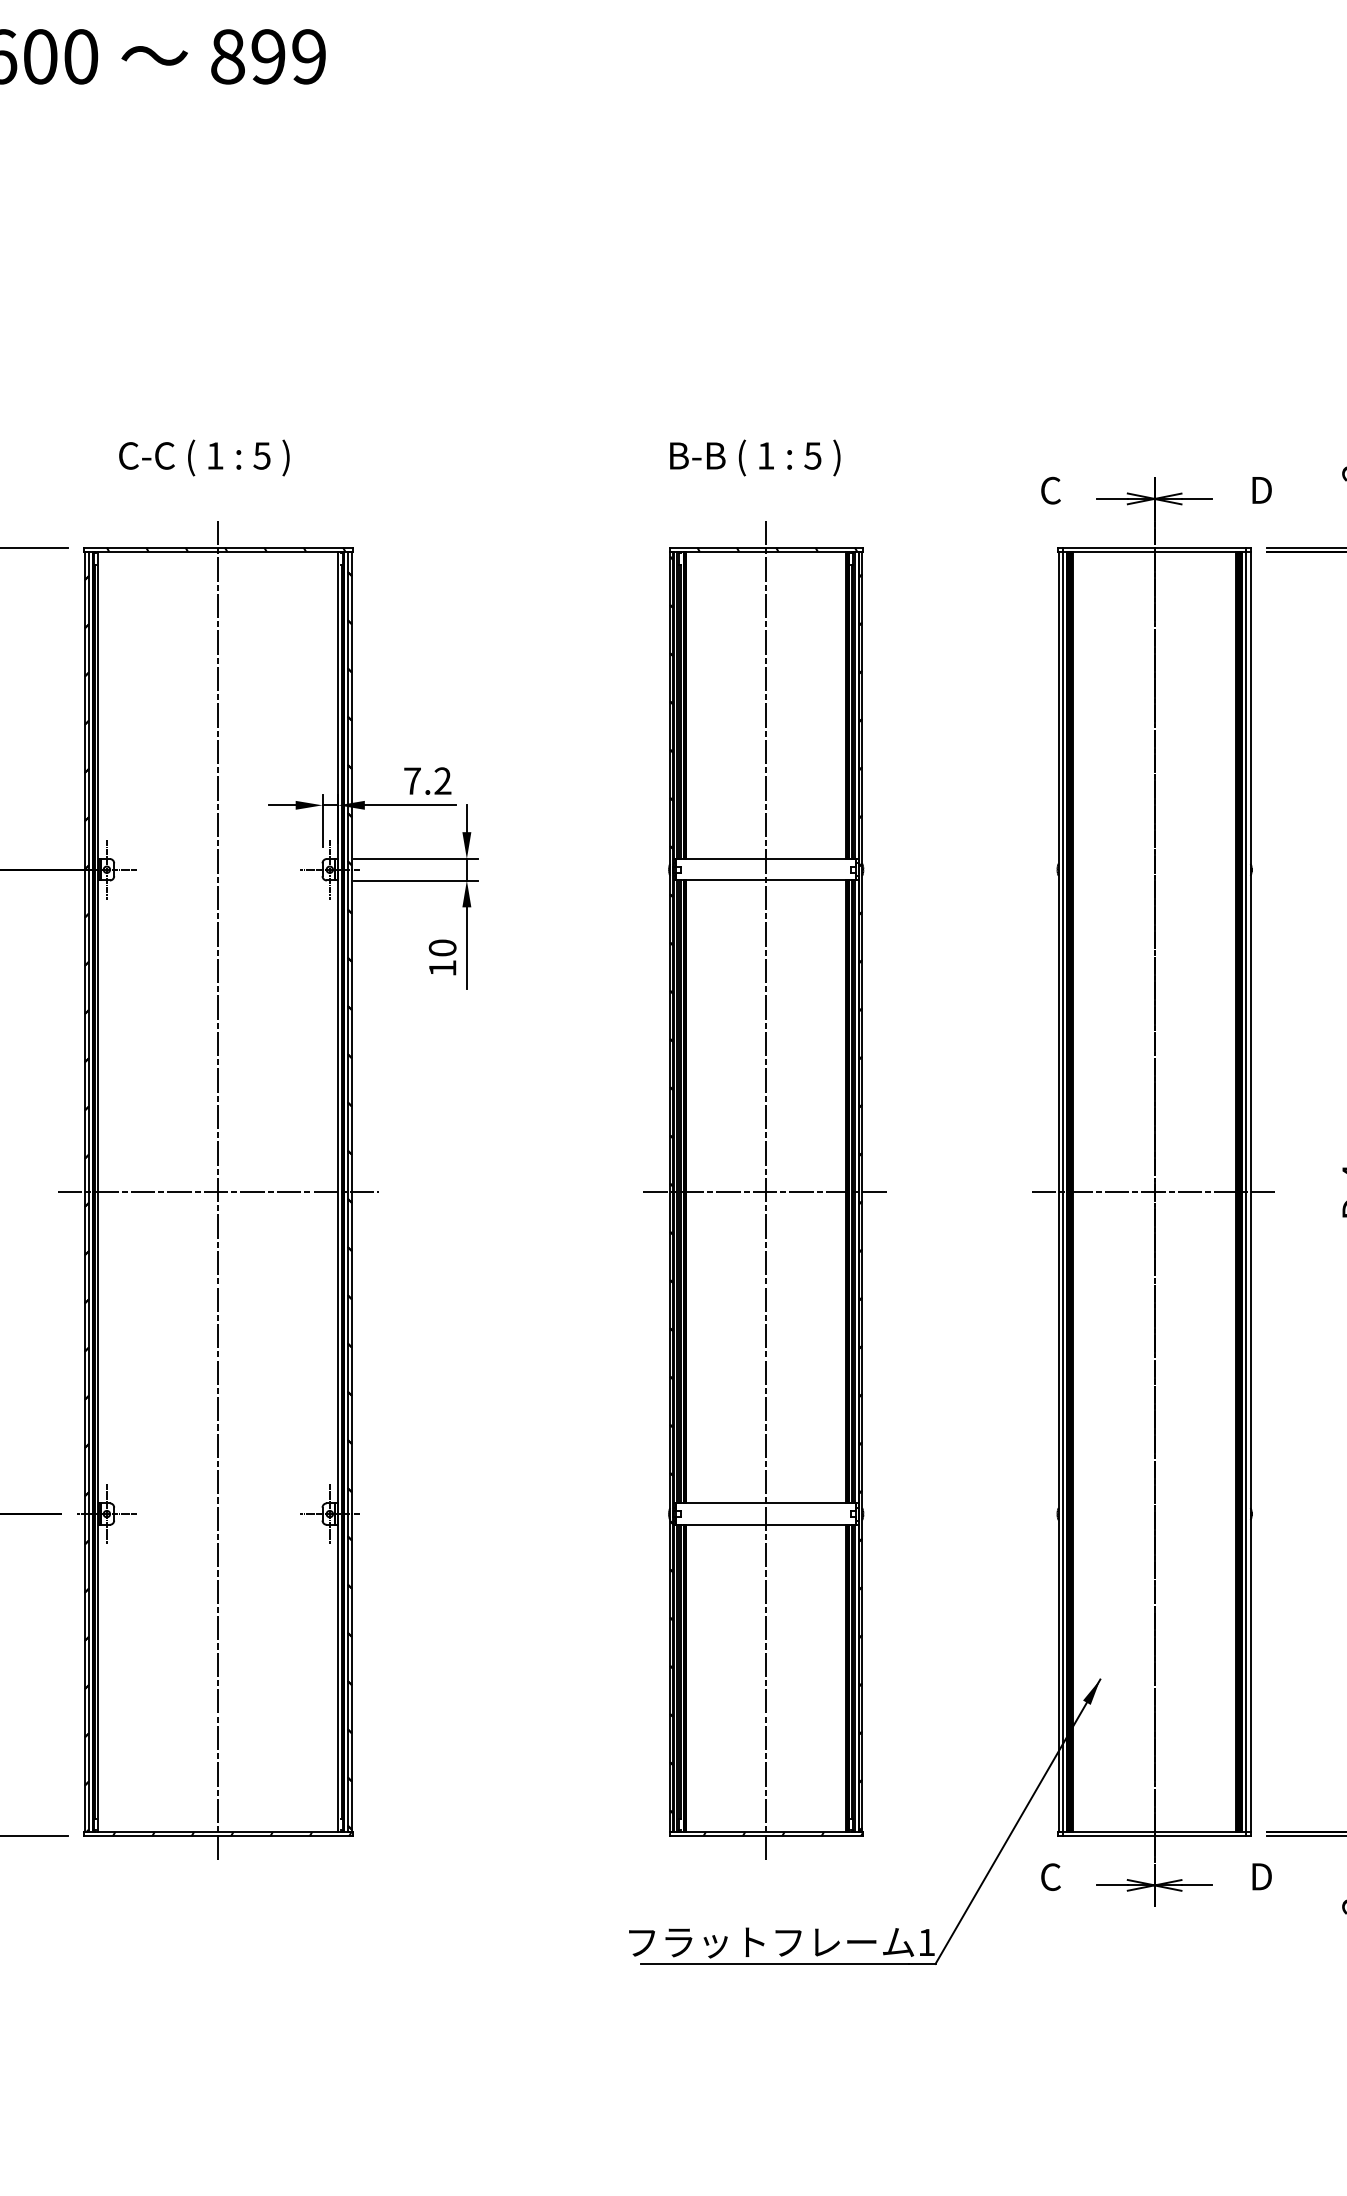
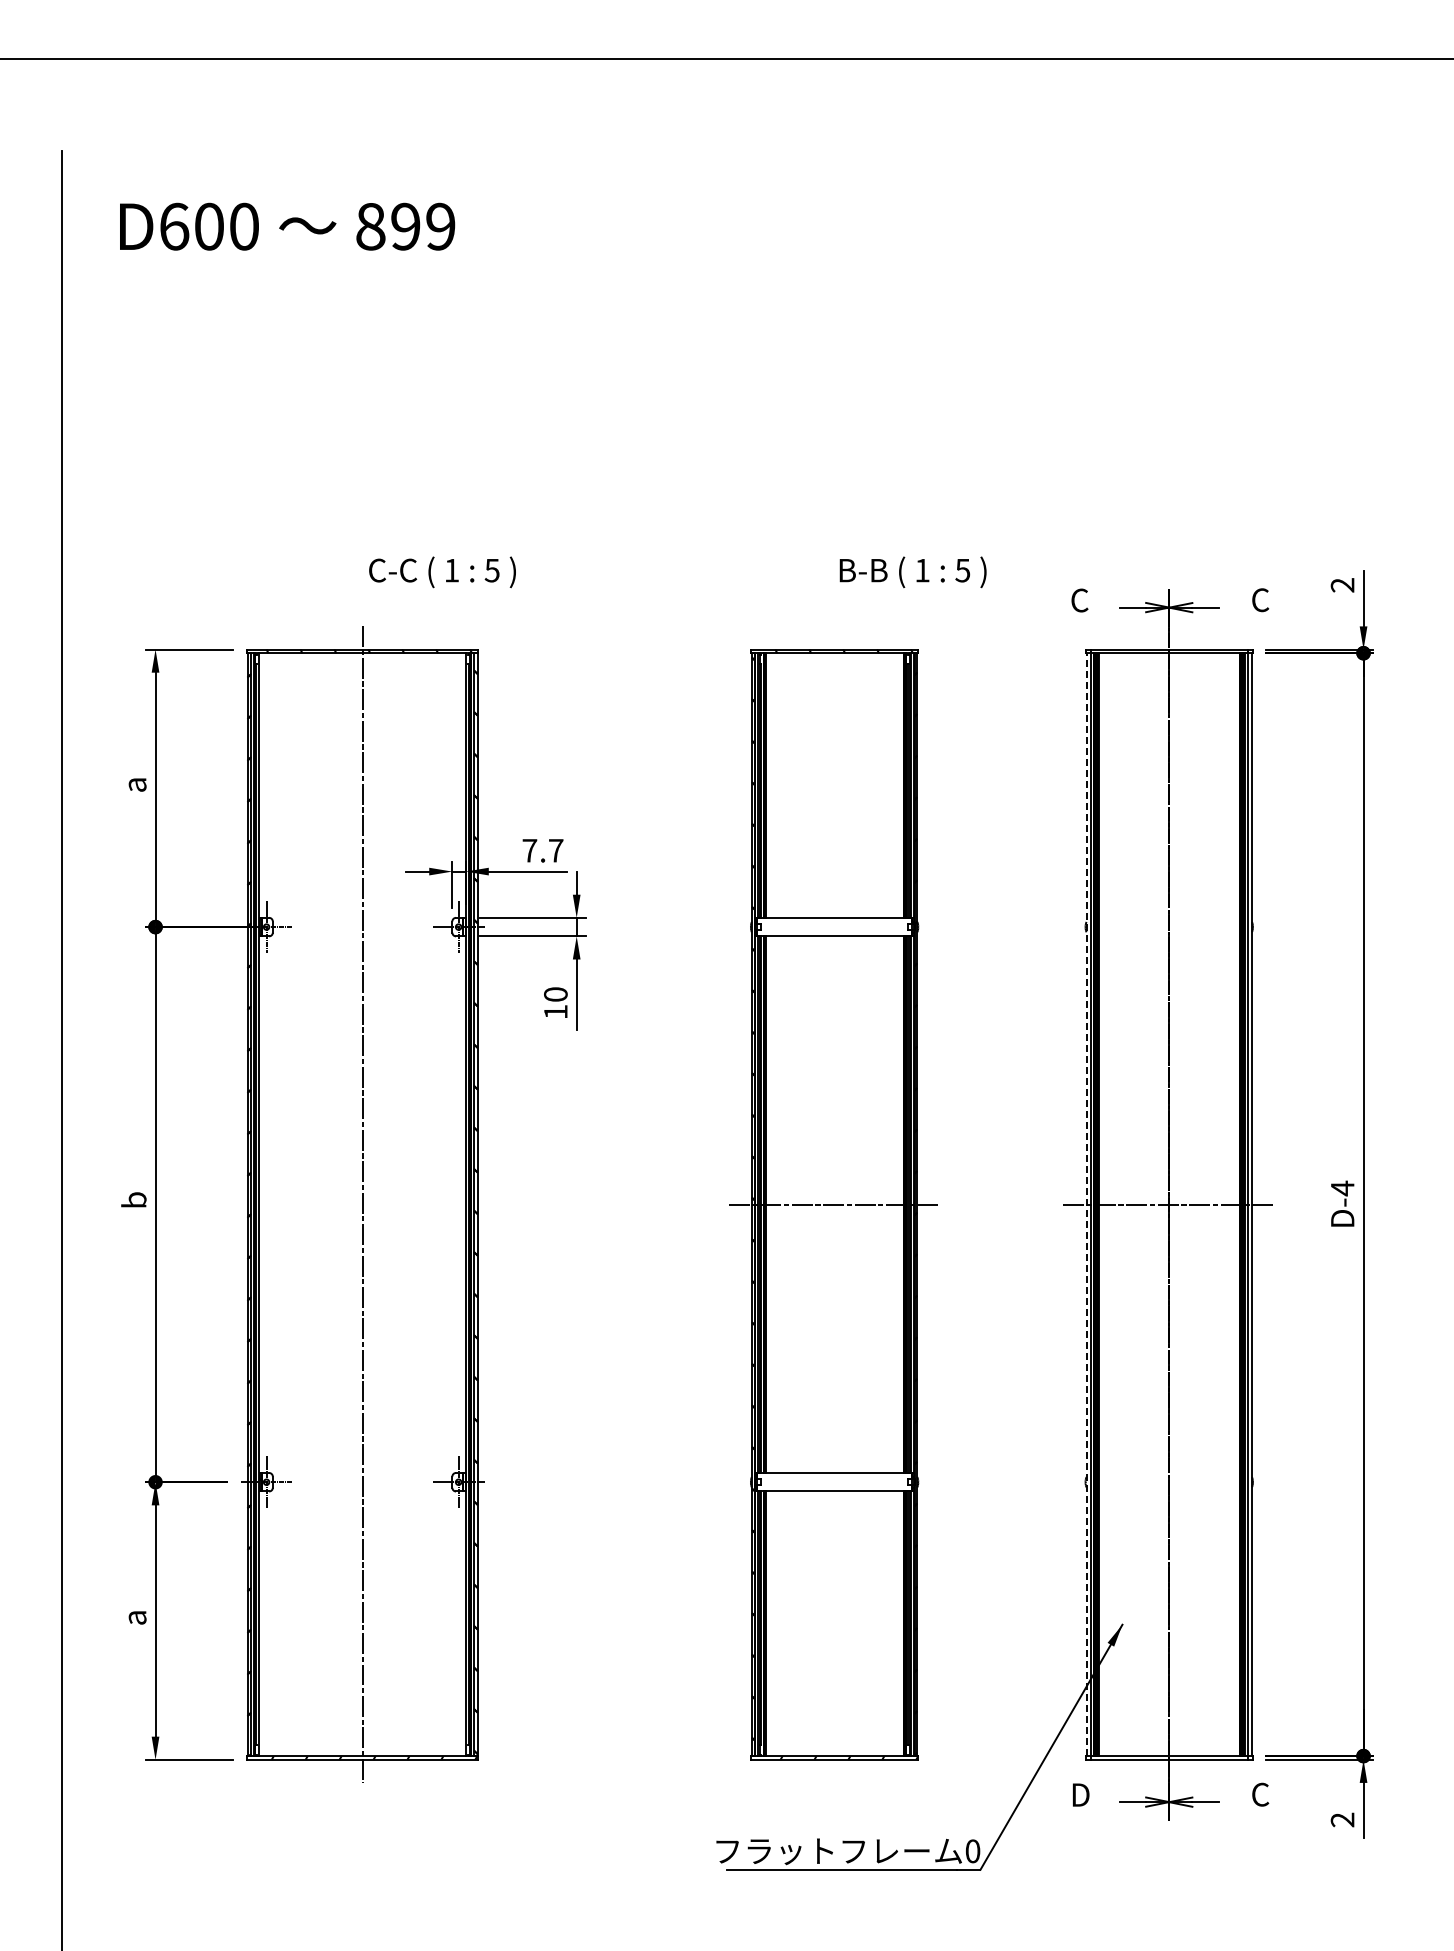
text: (204, 458) -> (442, 572), moved
text: (754, 458) -> (912, 572), moved
text: (1261, 490) -> (1261, 600), D -> C
text: (442, 780) -> (555, 850), 7.2 -> 7.7
line: (218, 1191) -> (362, 1204), removed
line: (766, 1191) -> (834, 1204), removed
line: (1058, 1191) -> (1086, 1204), solid -> dashed
text: (1051, 1876) -> (1080, 1794), C -> D
text: (1261, 1876) -> (1261, 1794), D -> C
text: (926, 1942) -> (972, 1851), 1 -> 0

